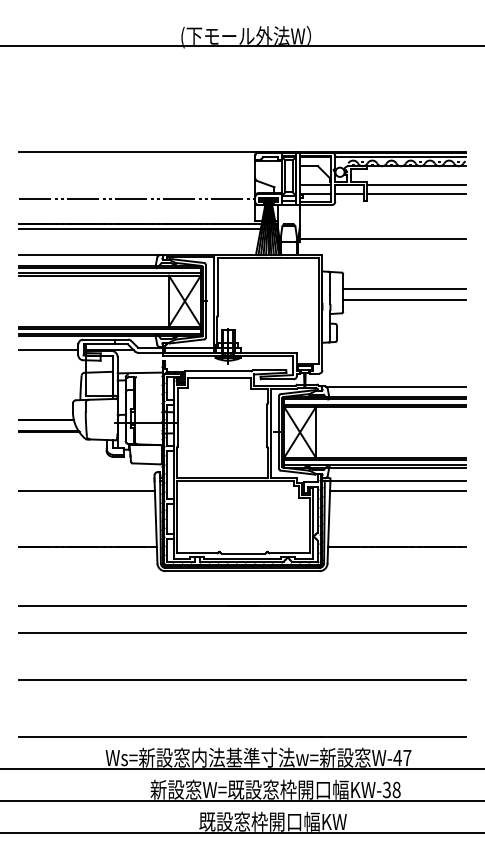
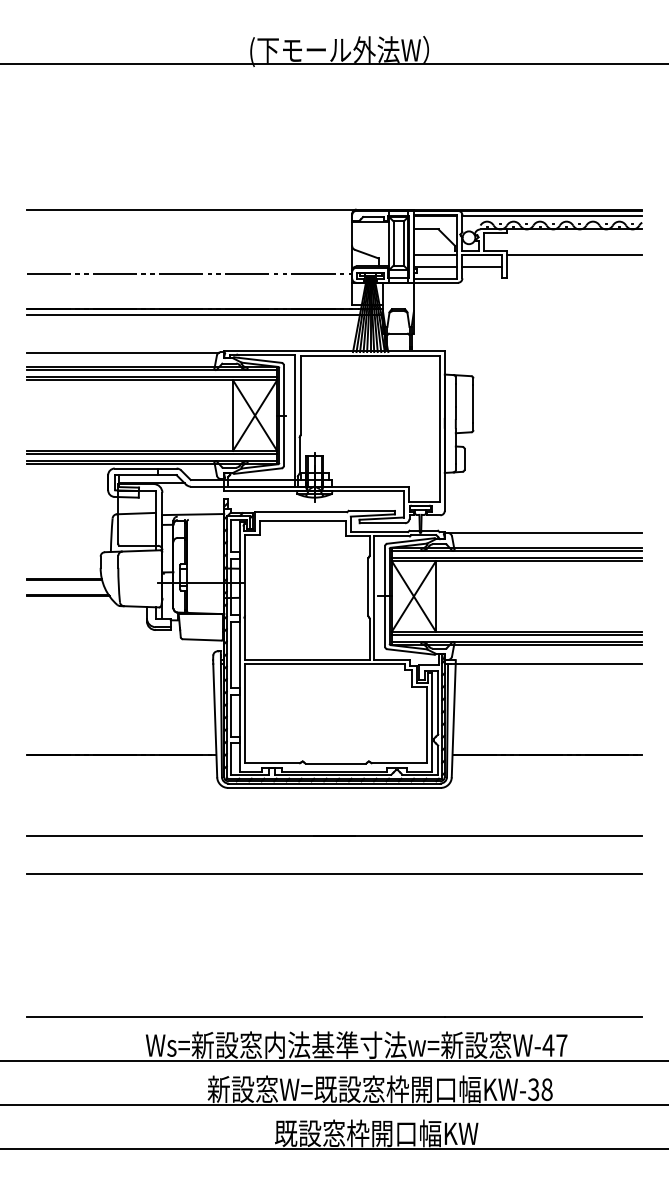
line: (416, 193) -> (574, 267), removed
line: (382, 239) -> (527, 330), removed
line: (404, 289) -> (557, 399), removed
line: (404, 299) -> (557, 413), removed
line: (48, 350) -> (66, 483), removed
line: (86, 491) -> (119, 678), removed
line: (397, 491) -> (548, 678), removed
line: (242, 679) -> (334, 937), removed

